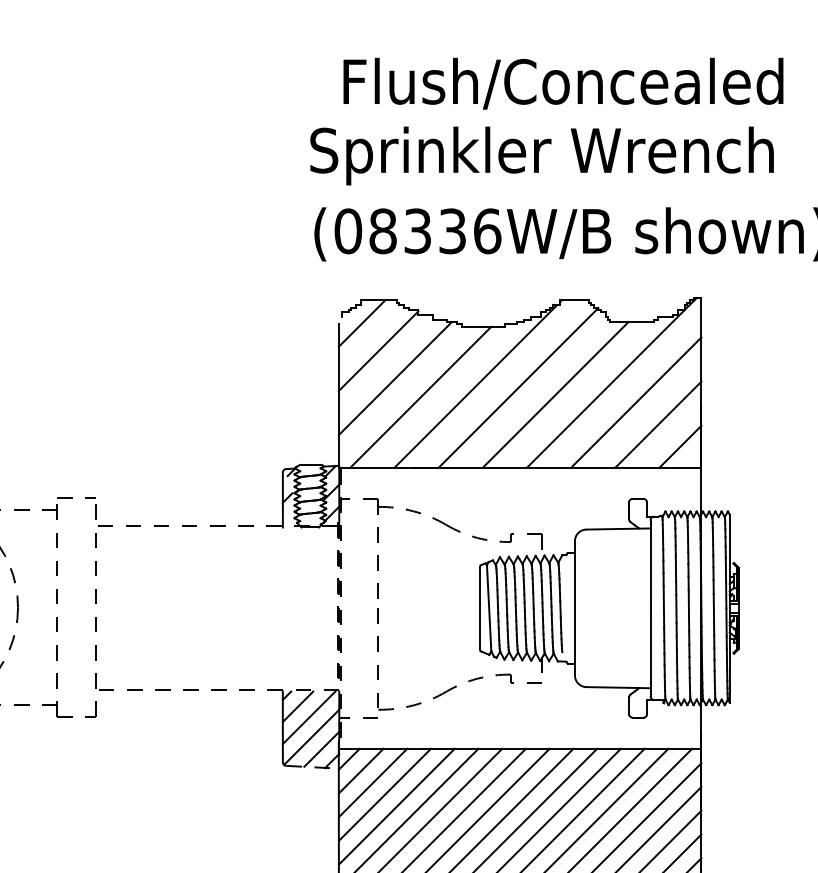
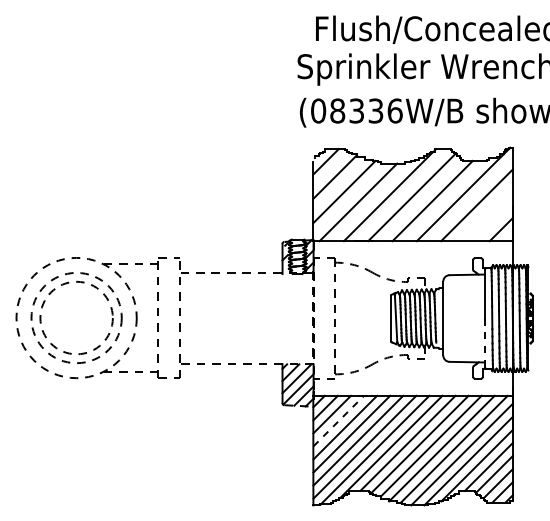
line: (657, 424) -> (488, 217), removed
line: (649, 653) -> (484, 343), solid -> dashed
line: (384, 795) -> (338, 421), solid -> dashed

